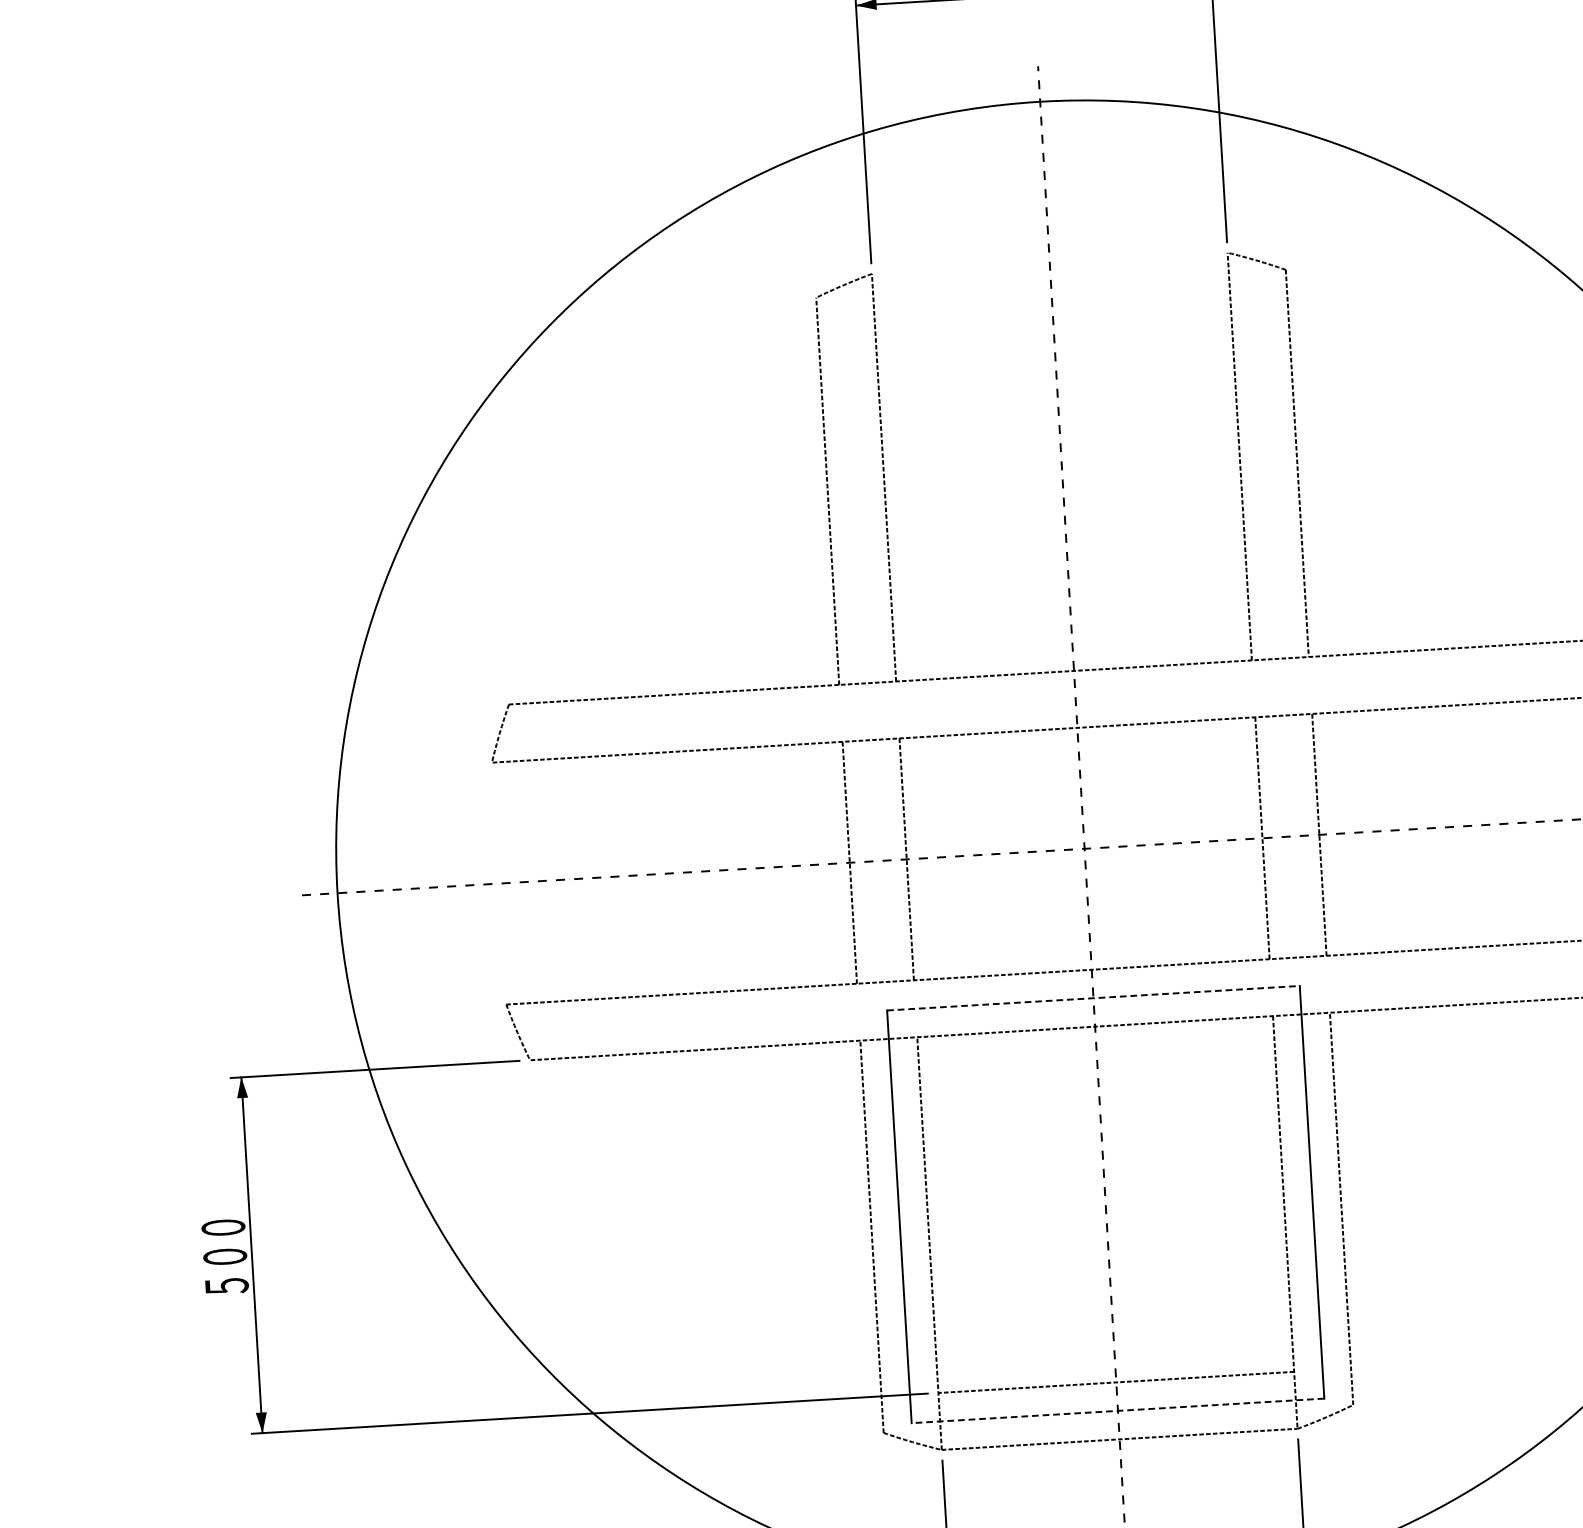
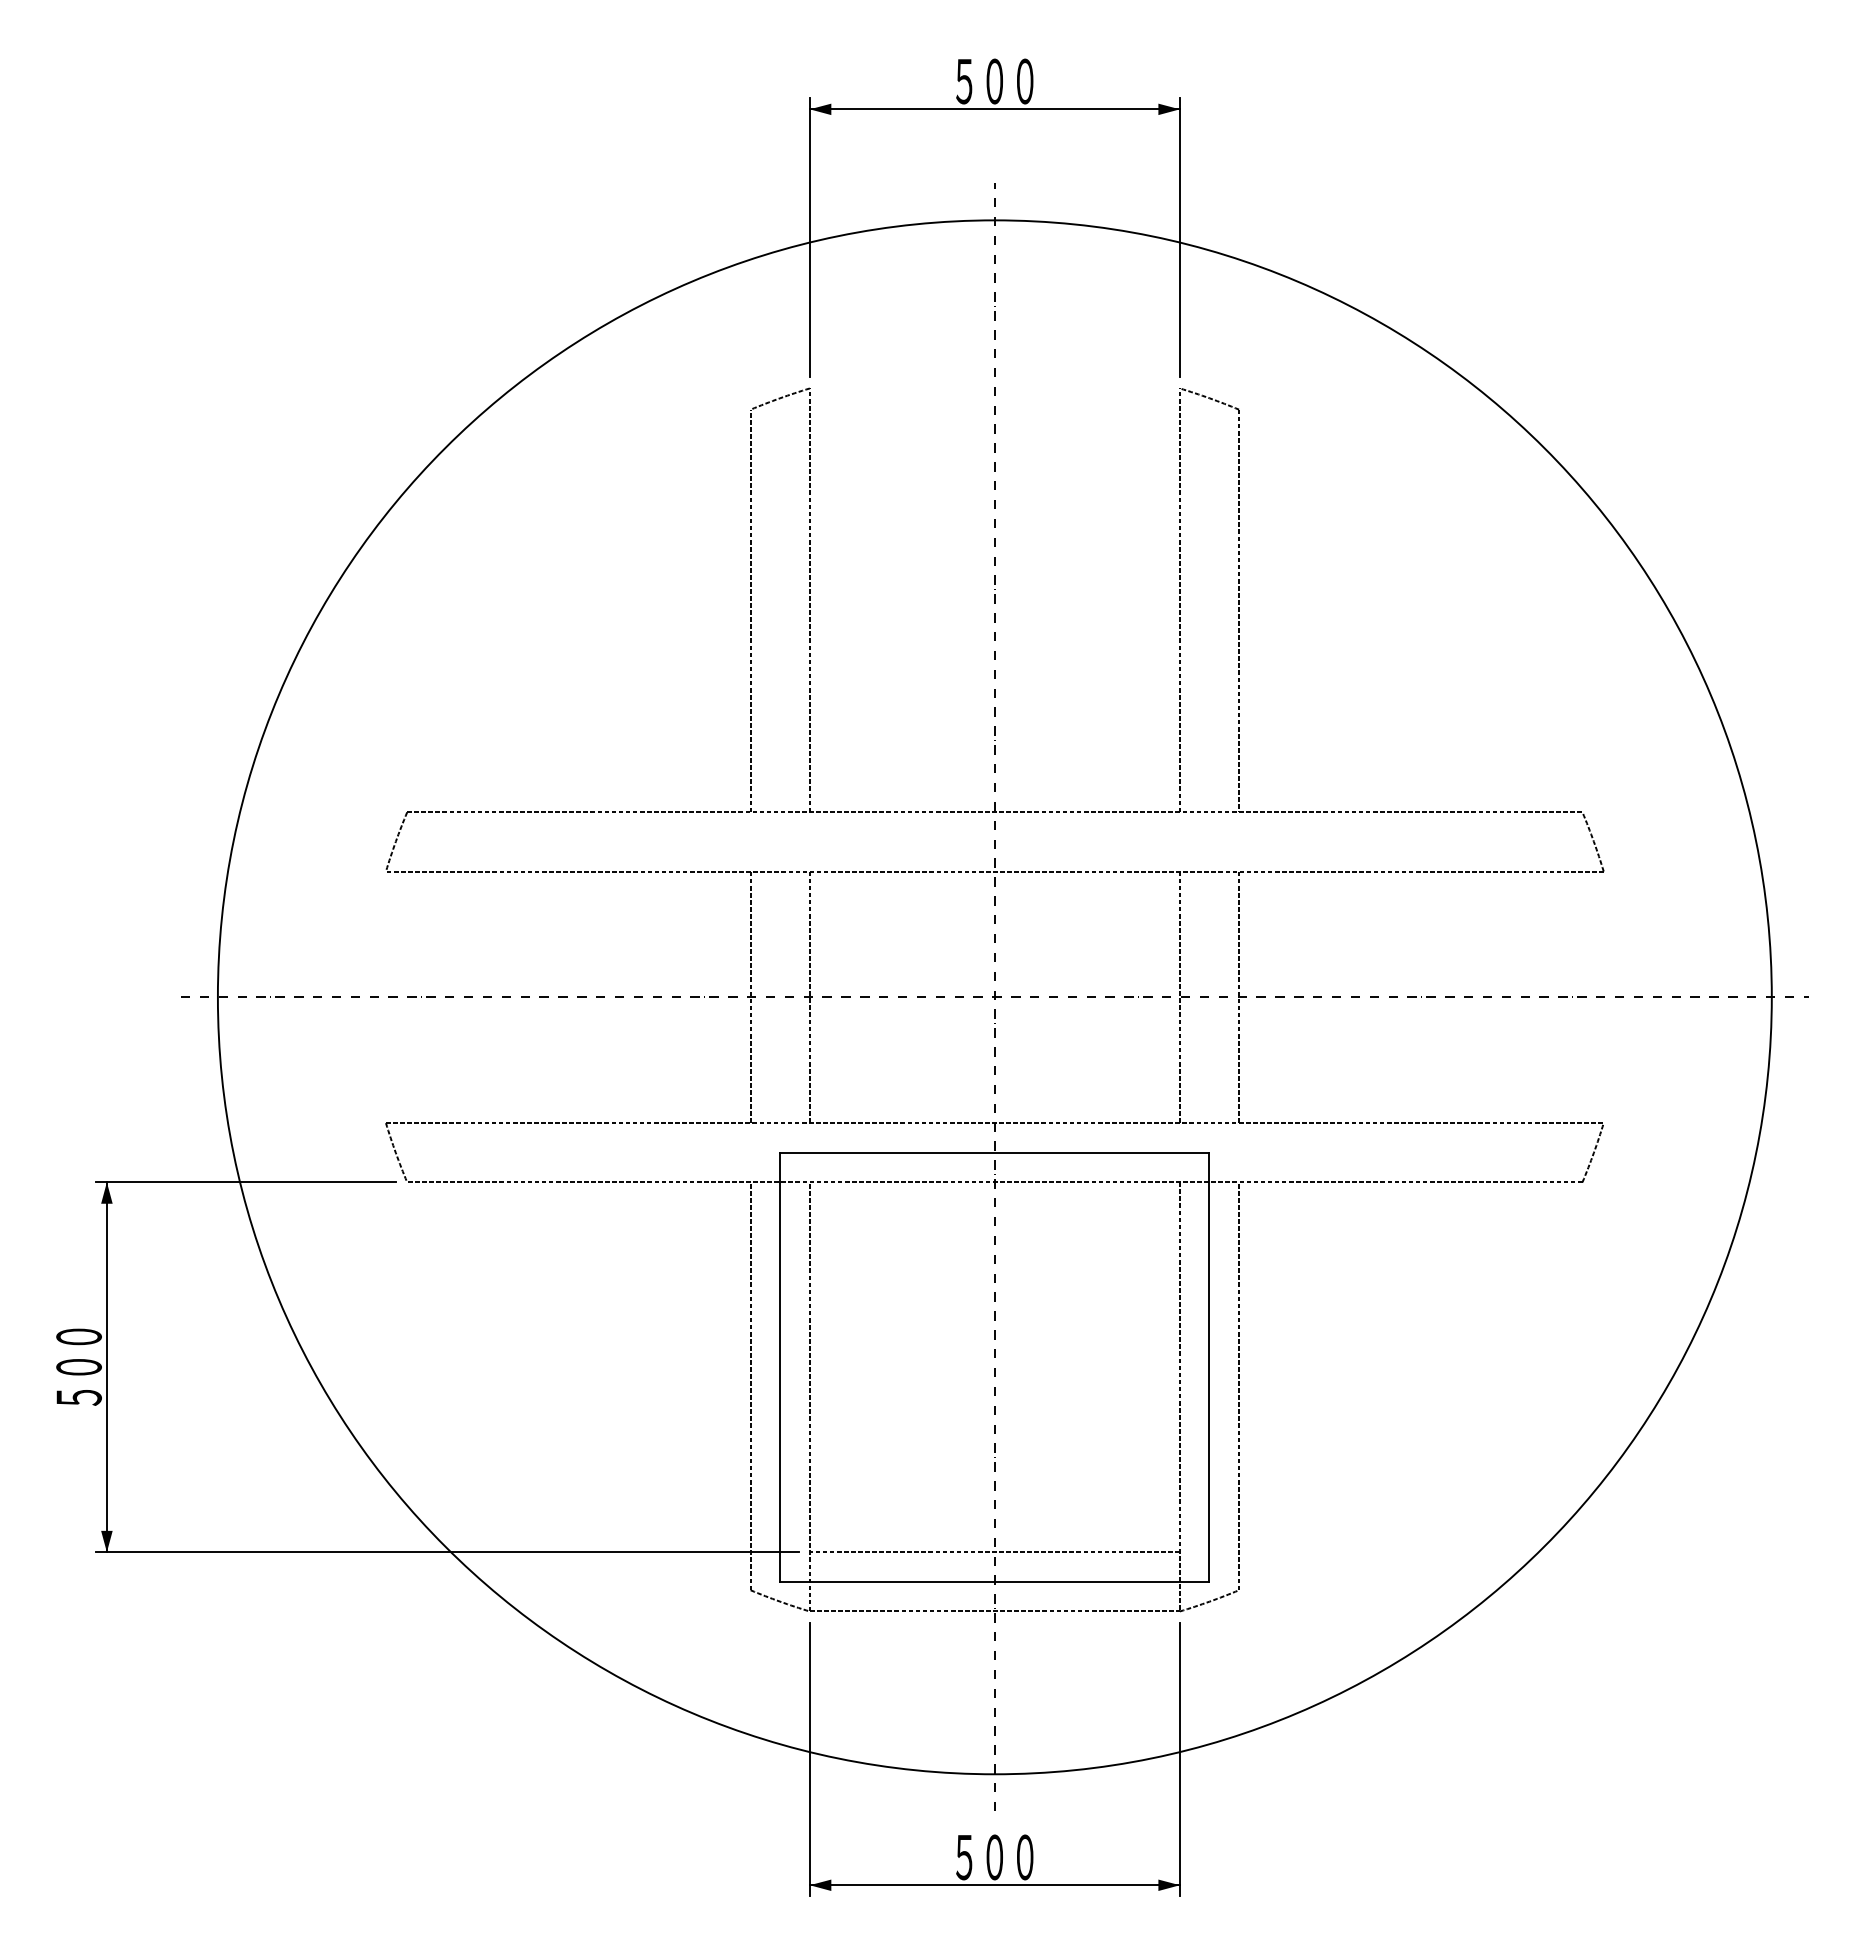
line: (1093, 998) -> (994, 1152), dashed -> solid
line: (1117, 1410) -> (994, 1581), dashed -> solid

